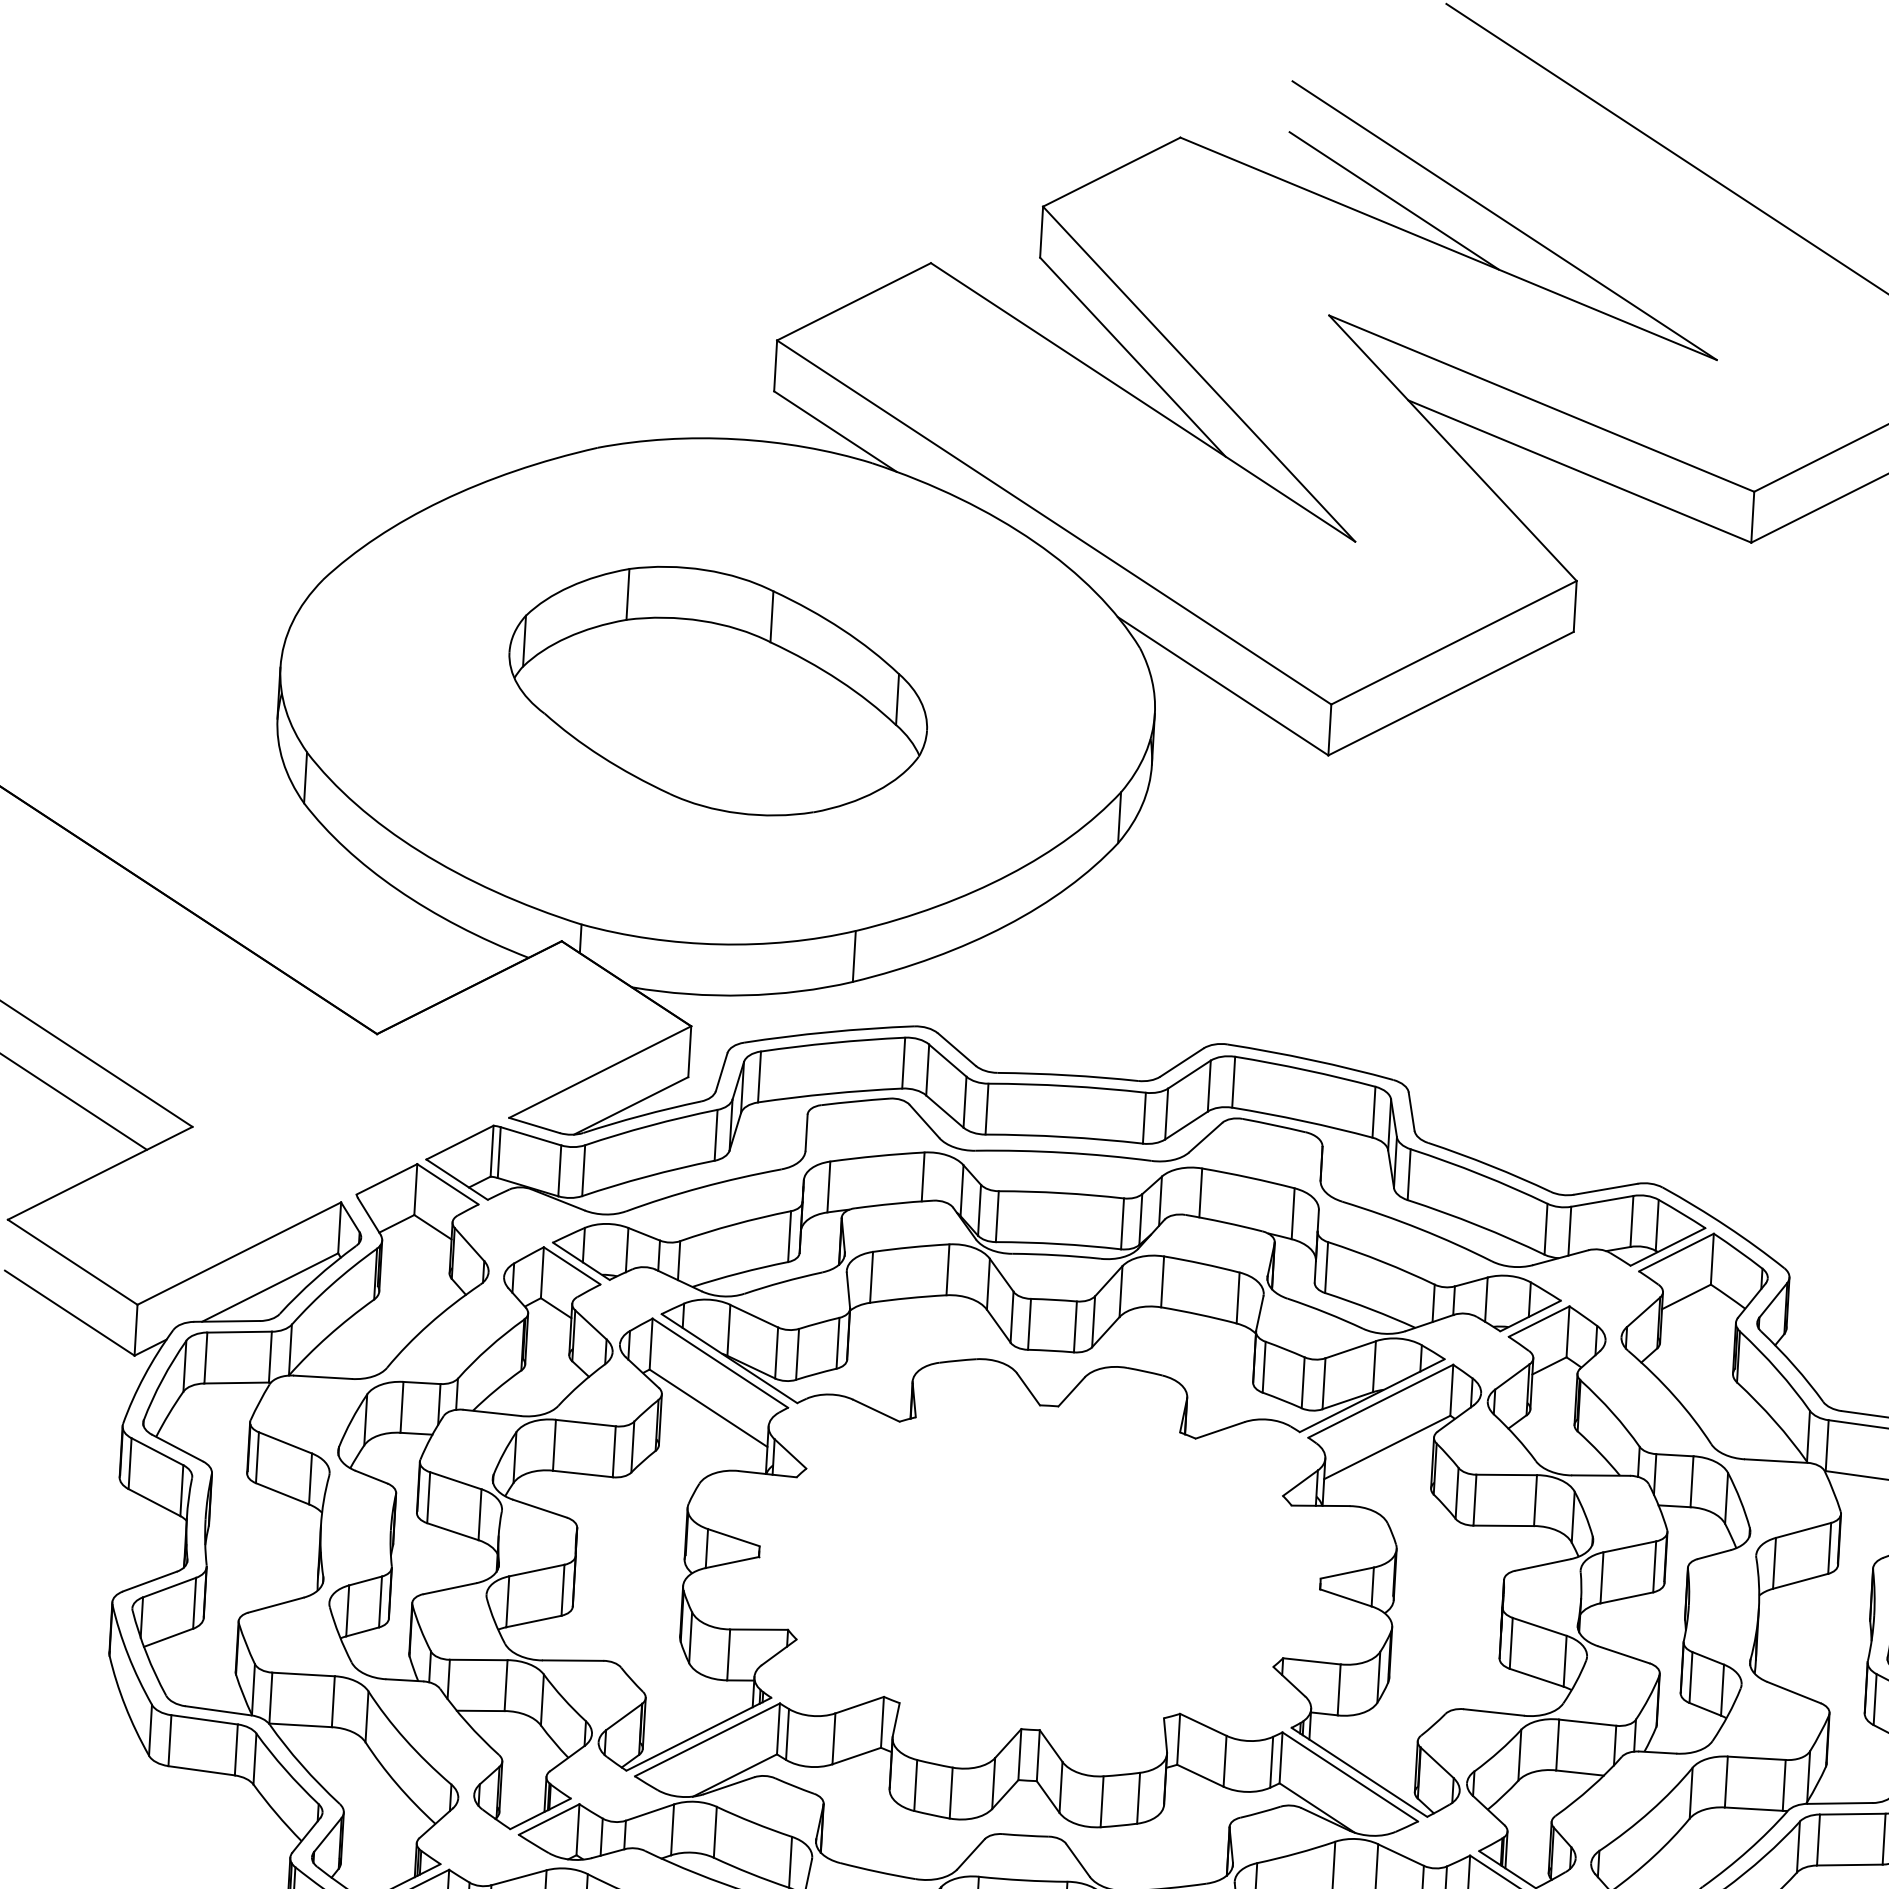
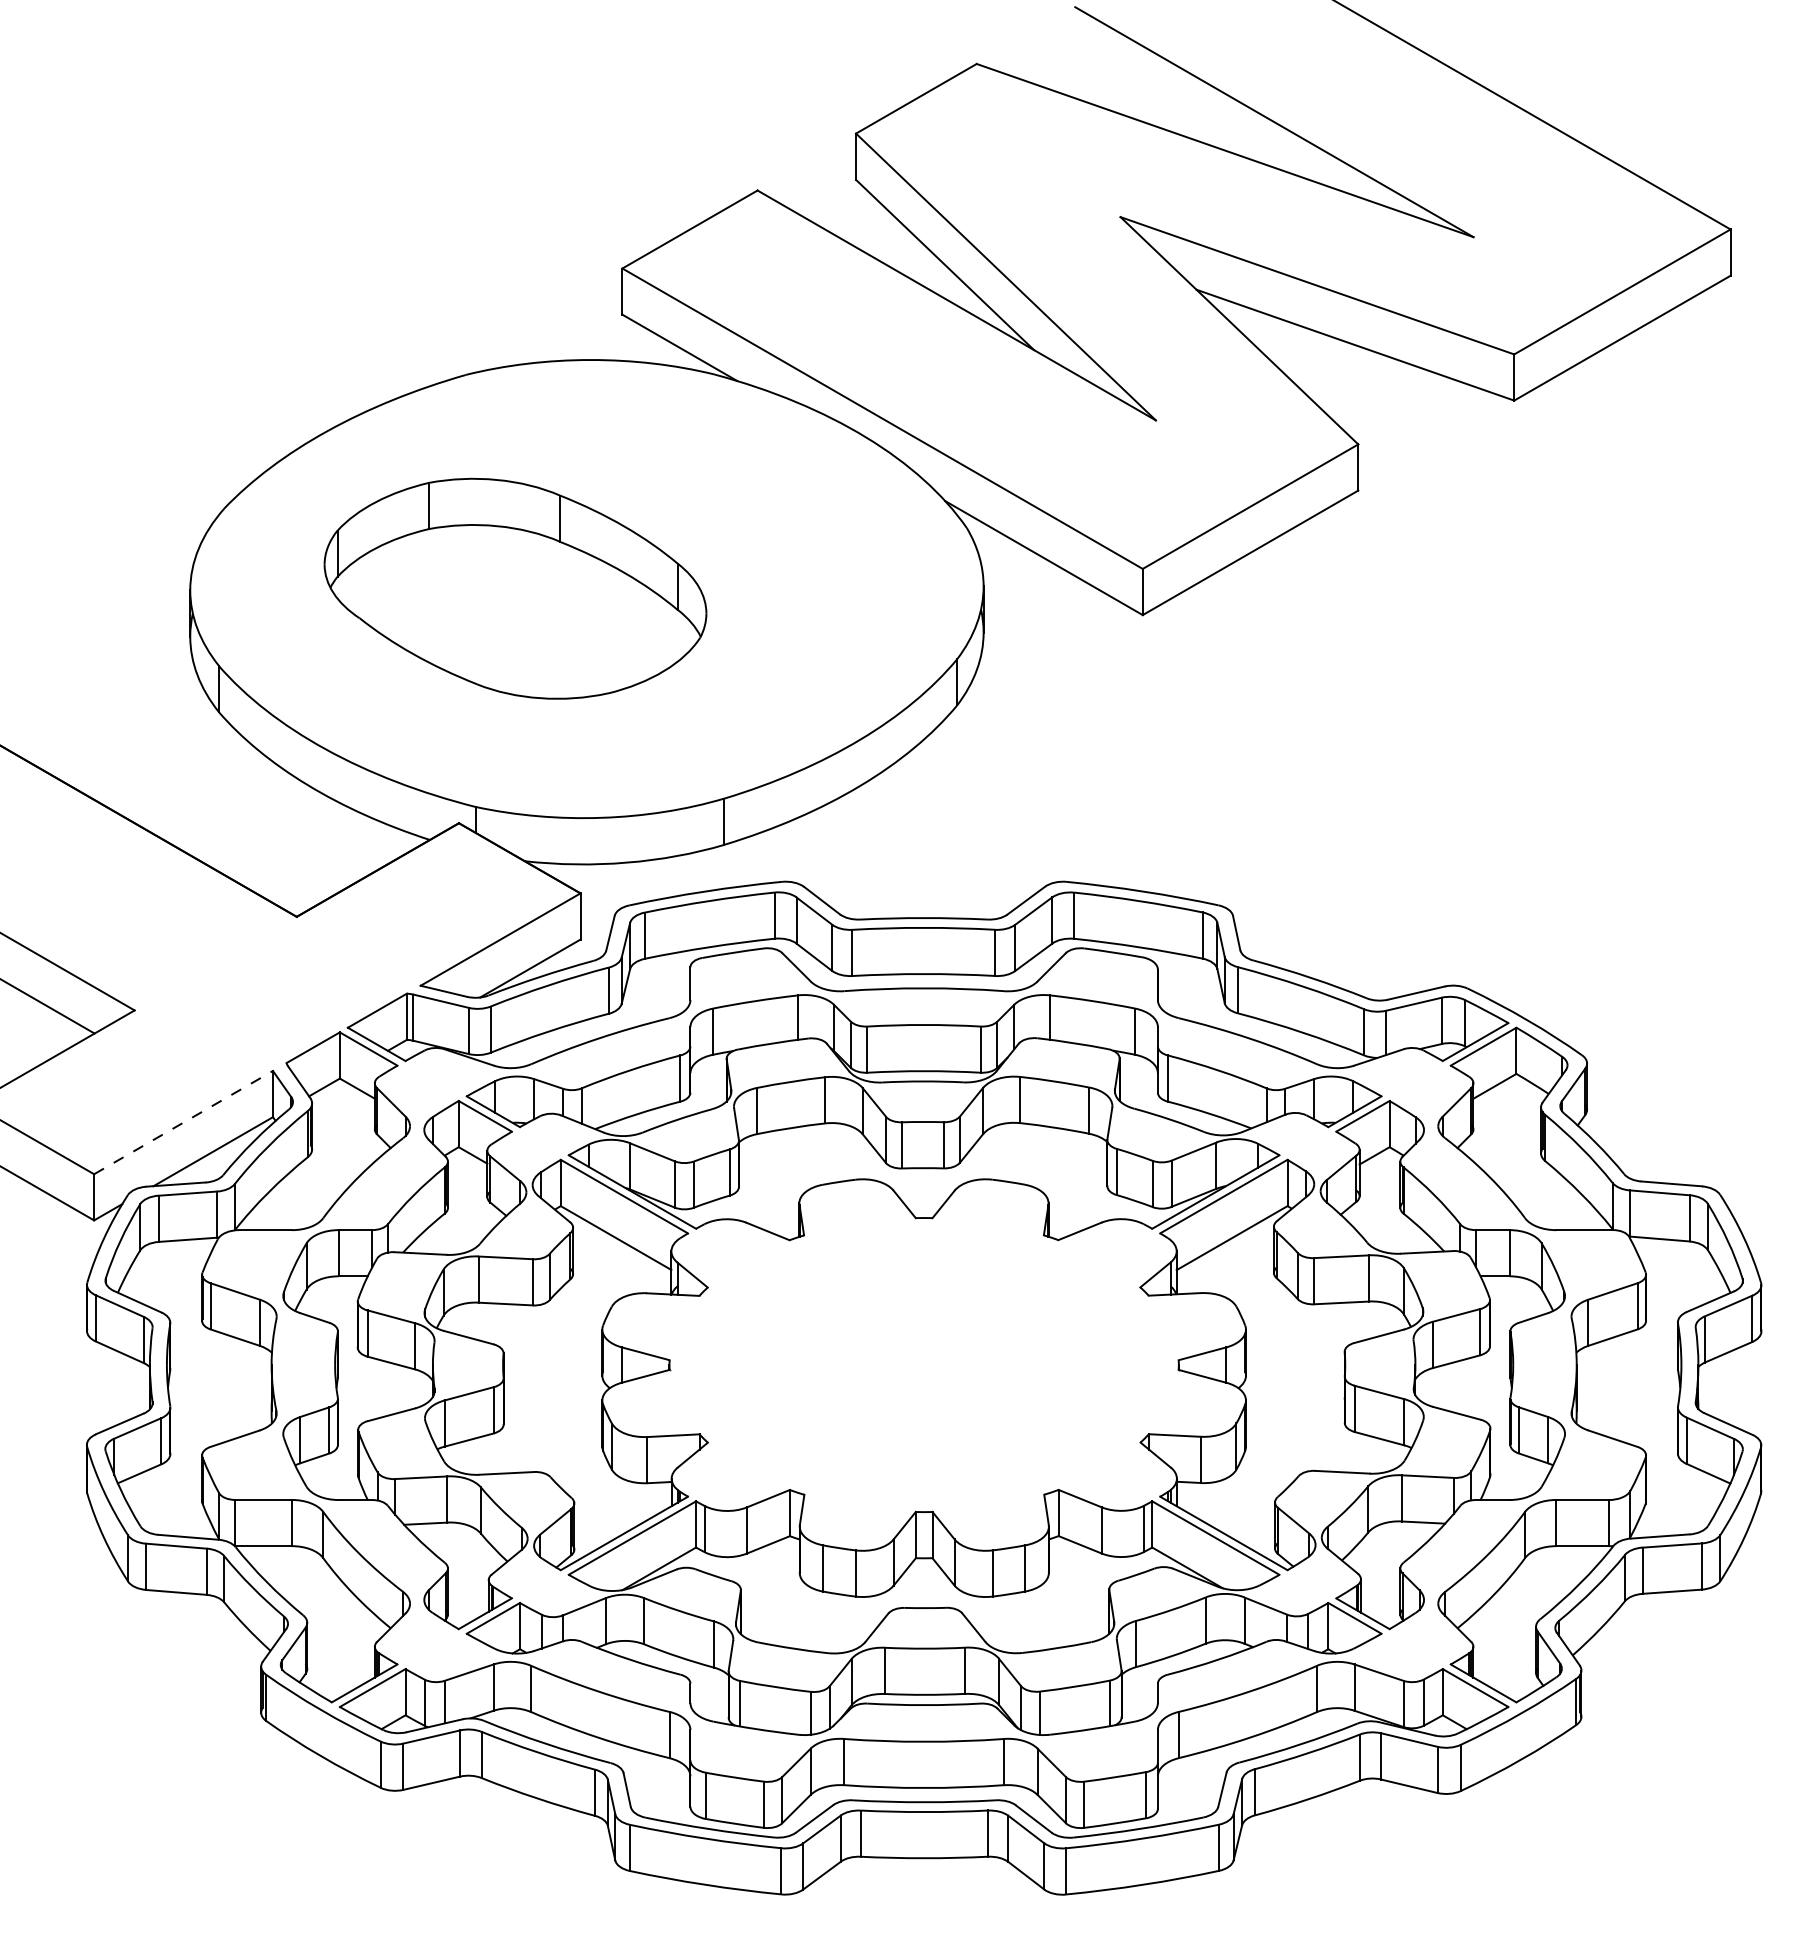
line: (1394, 200) -> (1173, 109), removed
part: (718, 690) -> (515, 588), moved
line: (239, 1253) -> (183, 1122), solid -> dashed

